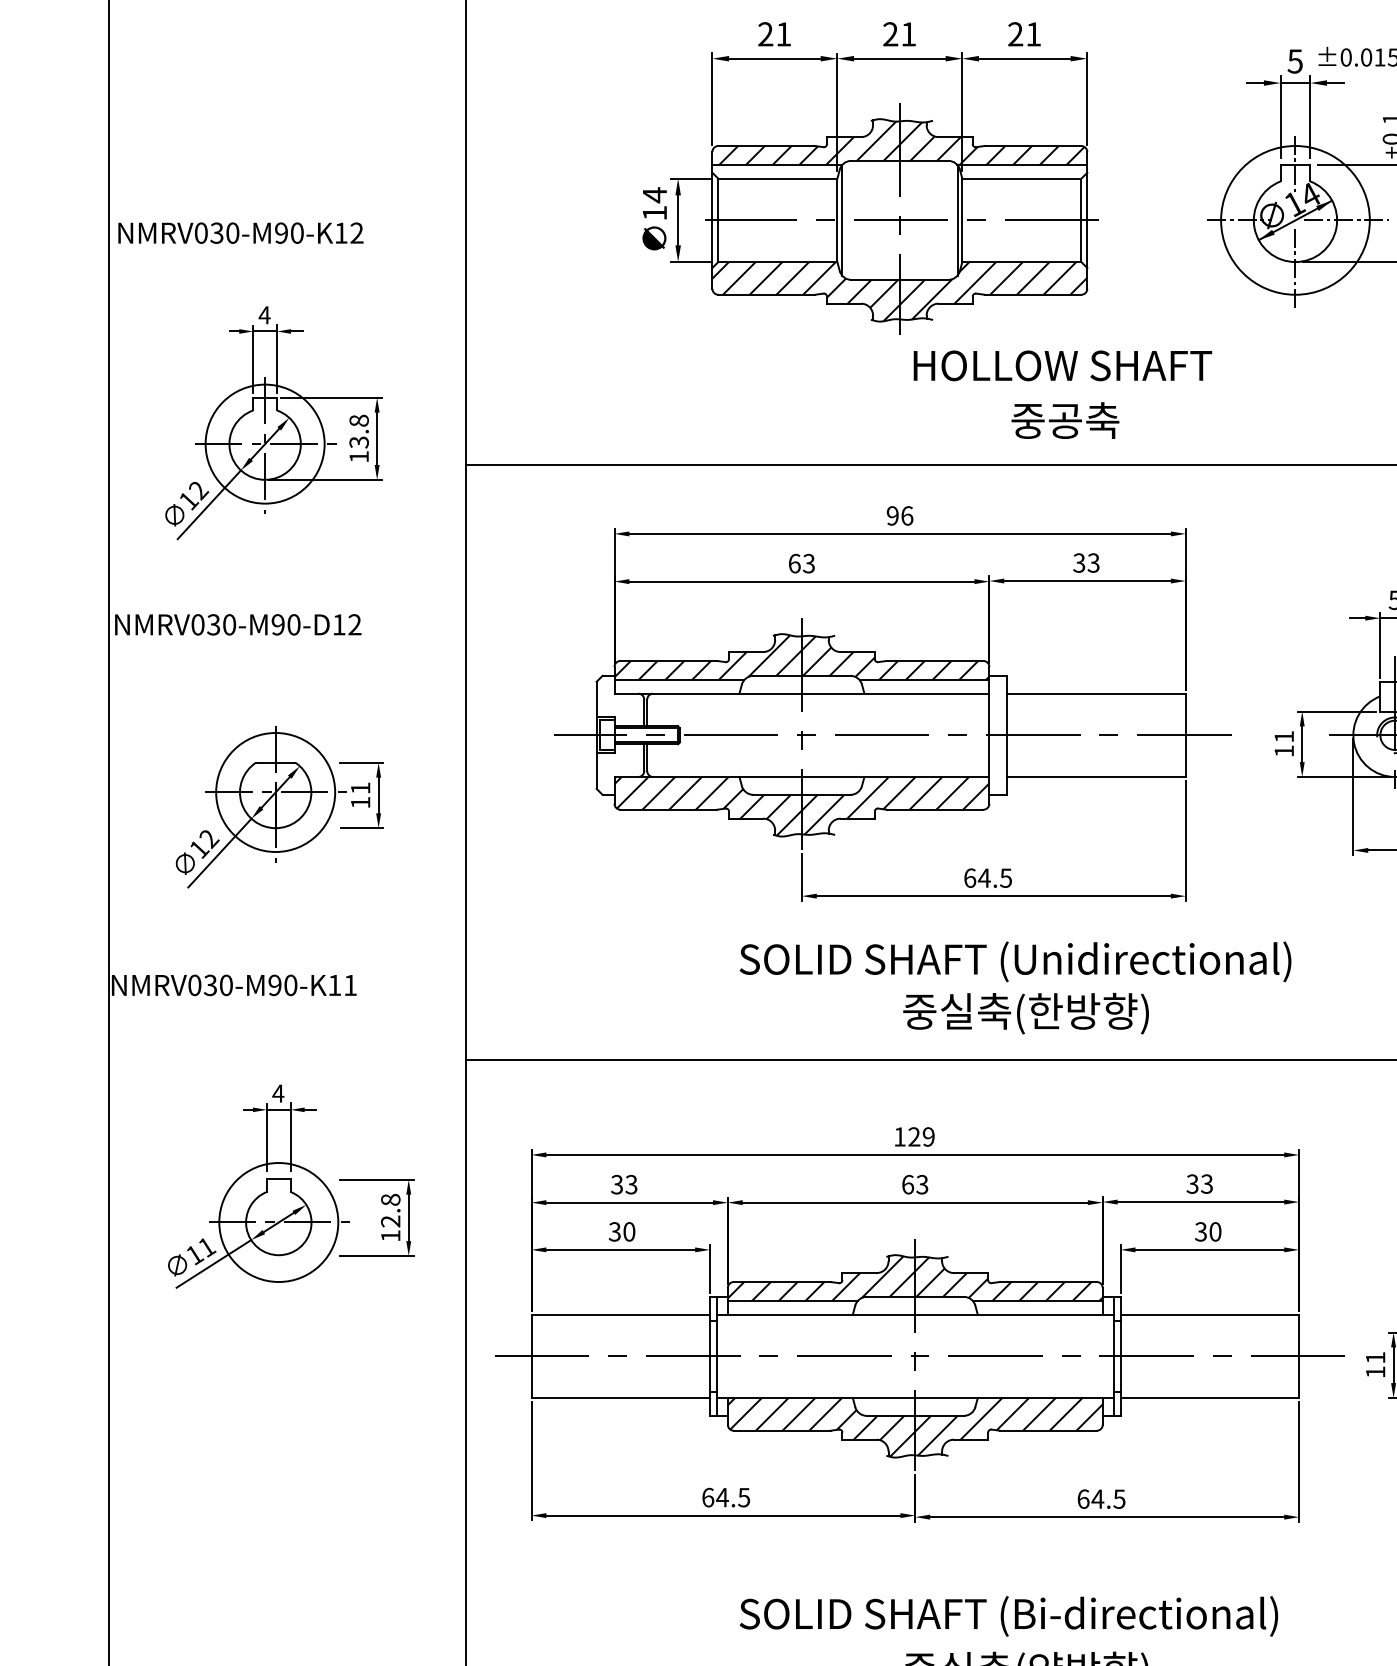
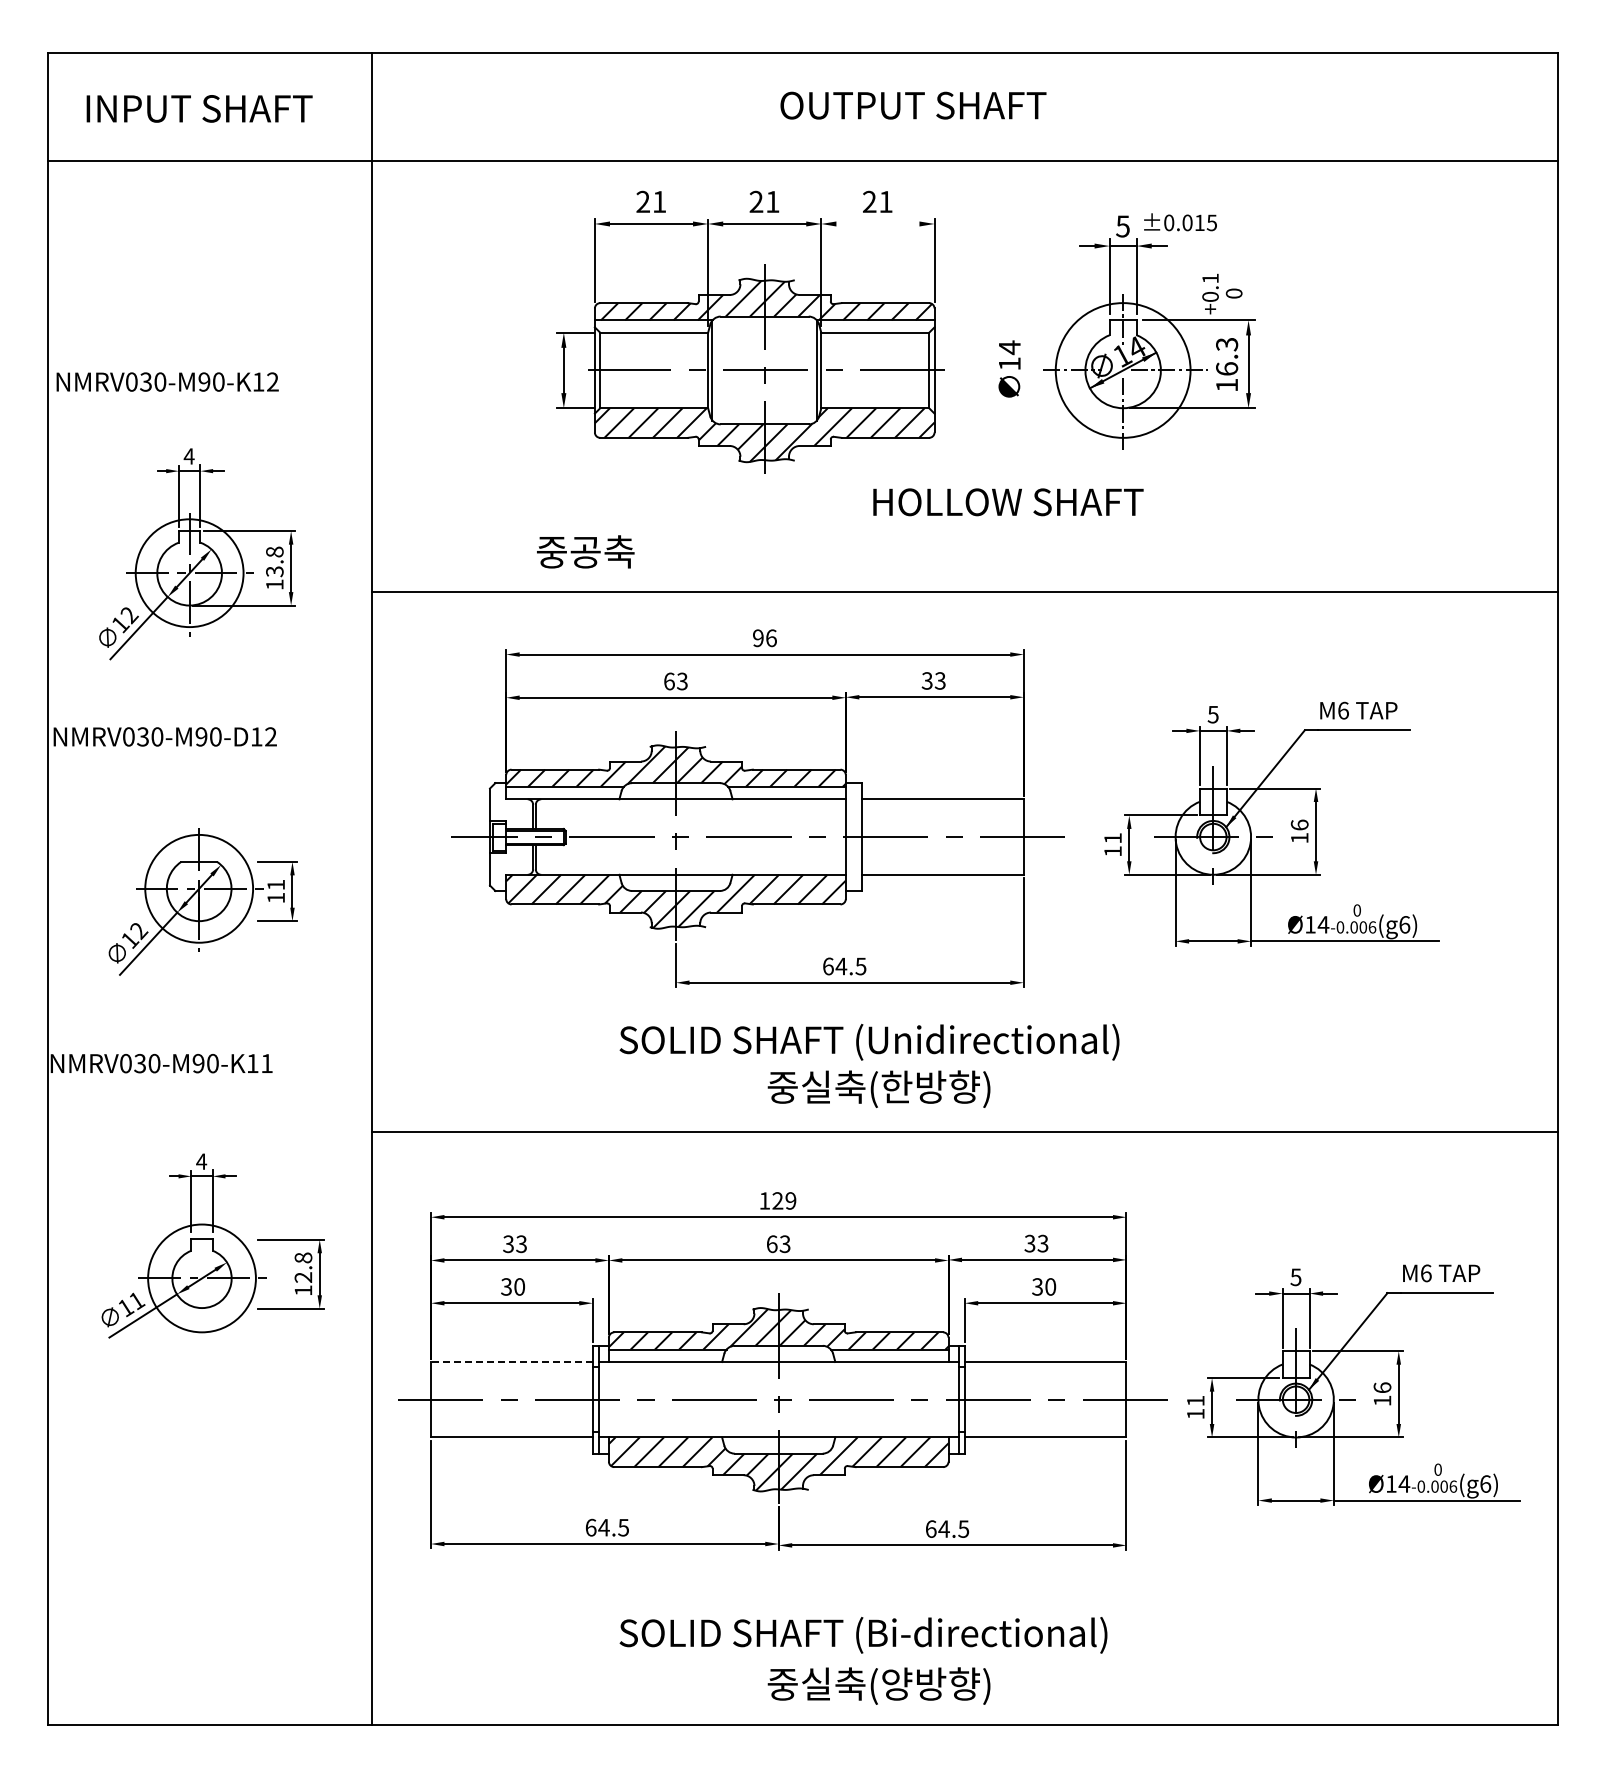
line: (1024, 58) -> (877, 223), removed
text: (654, 218) -> (1009, 368), moved
text: (1062, 366) -> (1008, 502), moved
text: (1065, 420) -> (585, 551), moved
line: (620, 1315) -> (511, 1362), solid -> dashed

